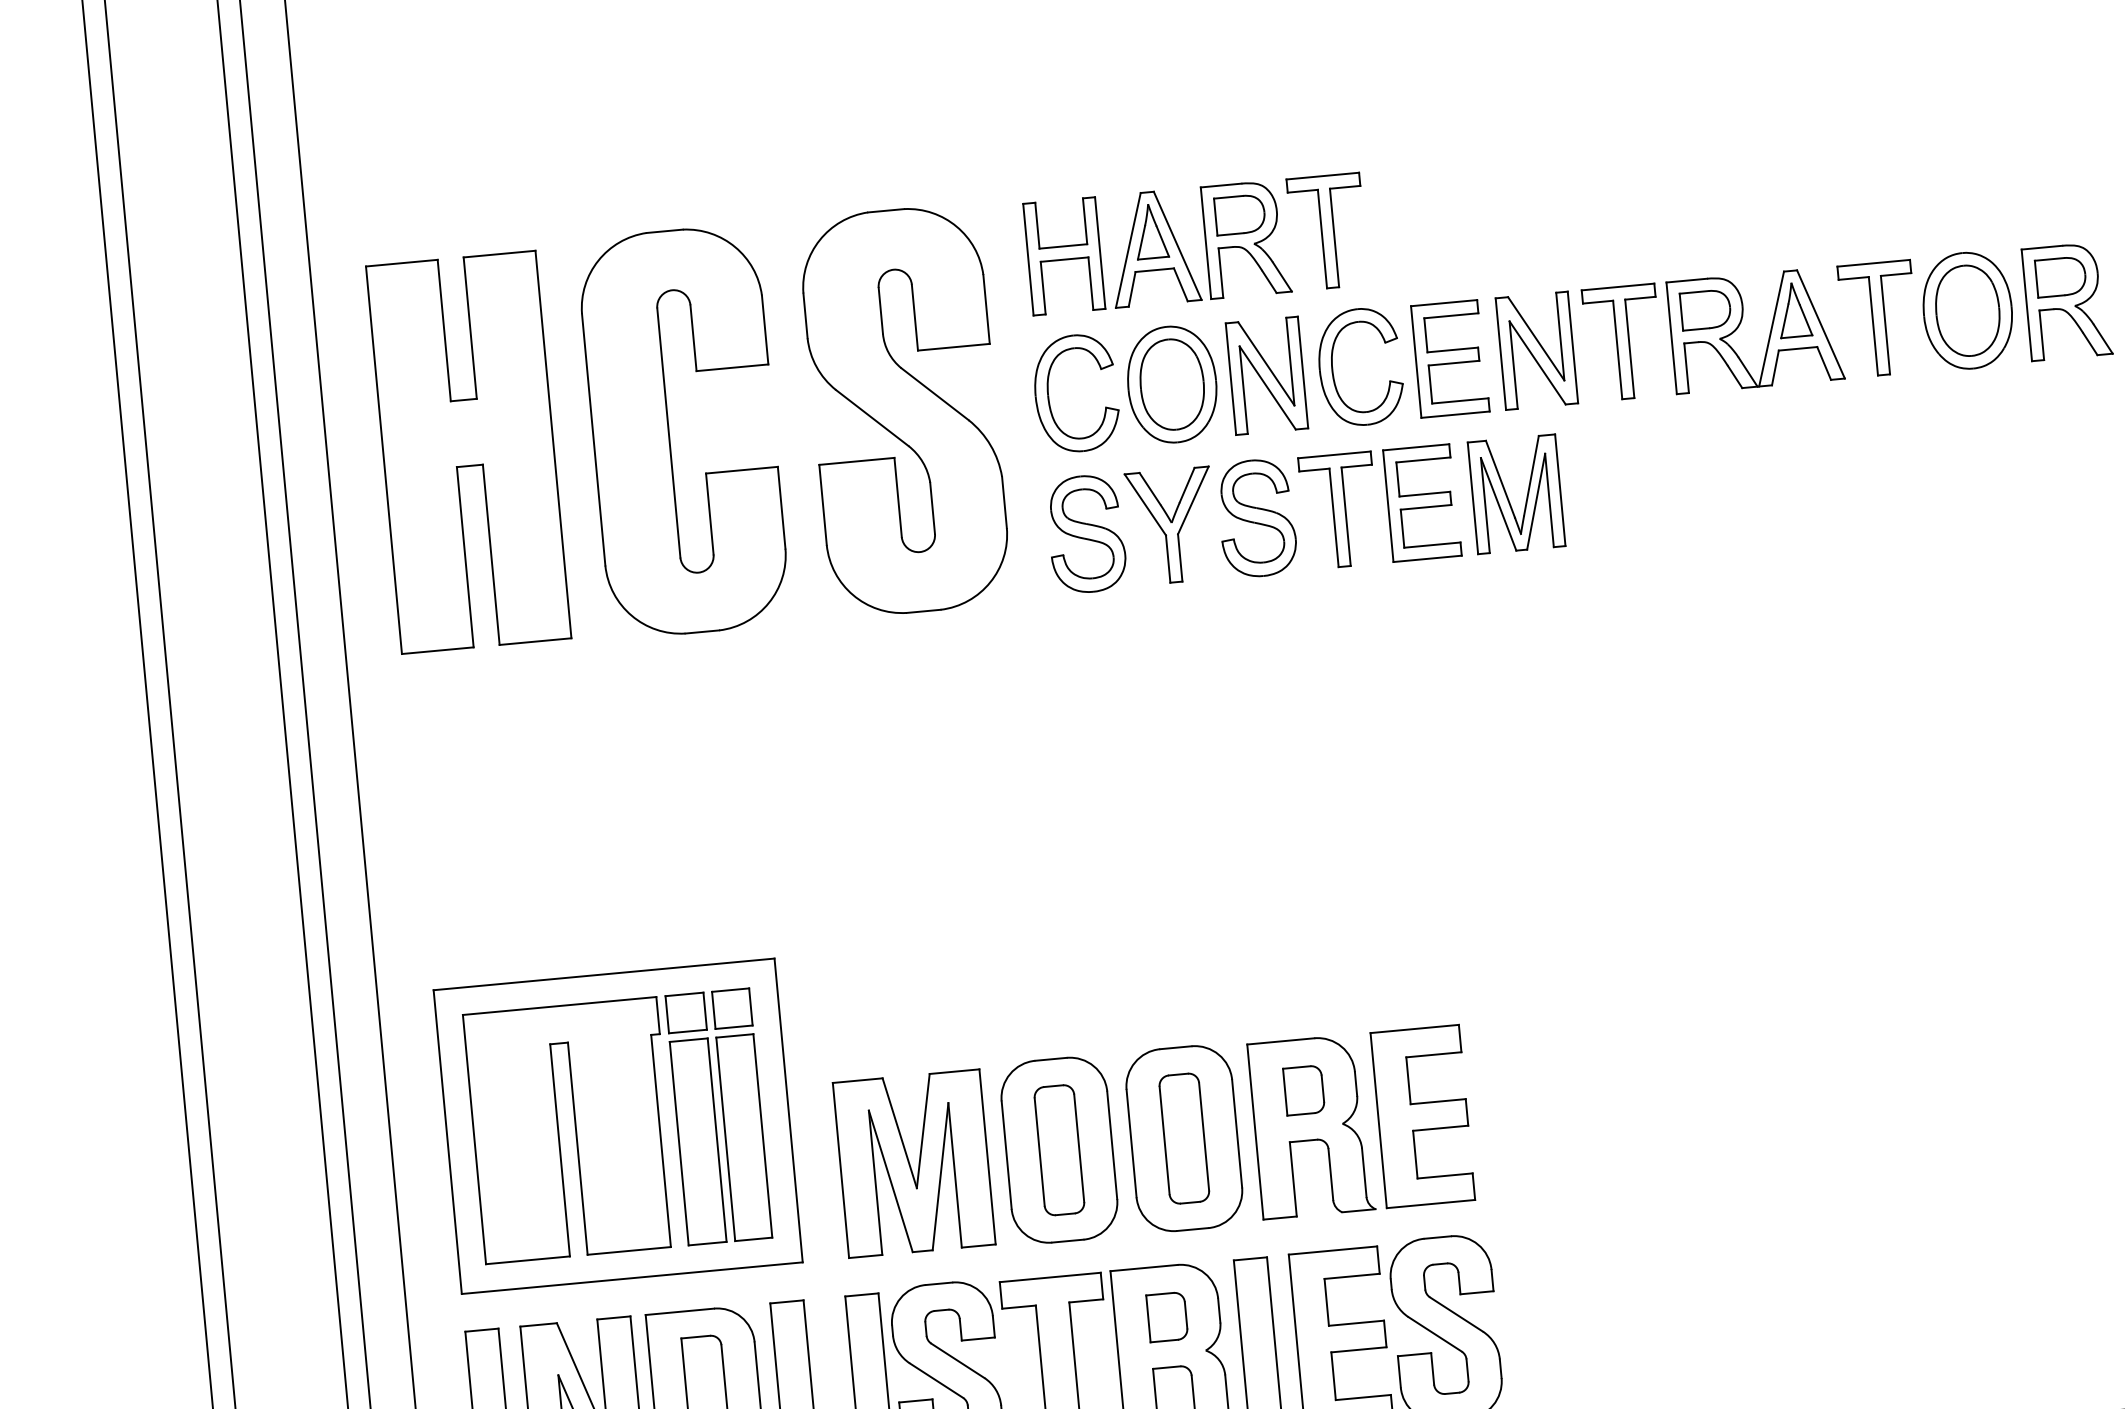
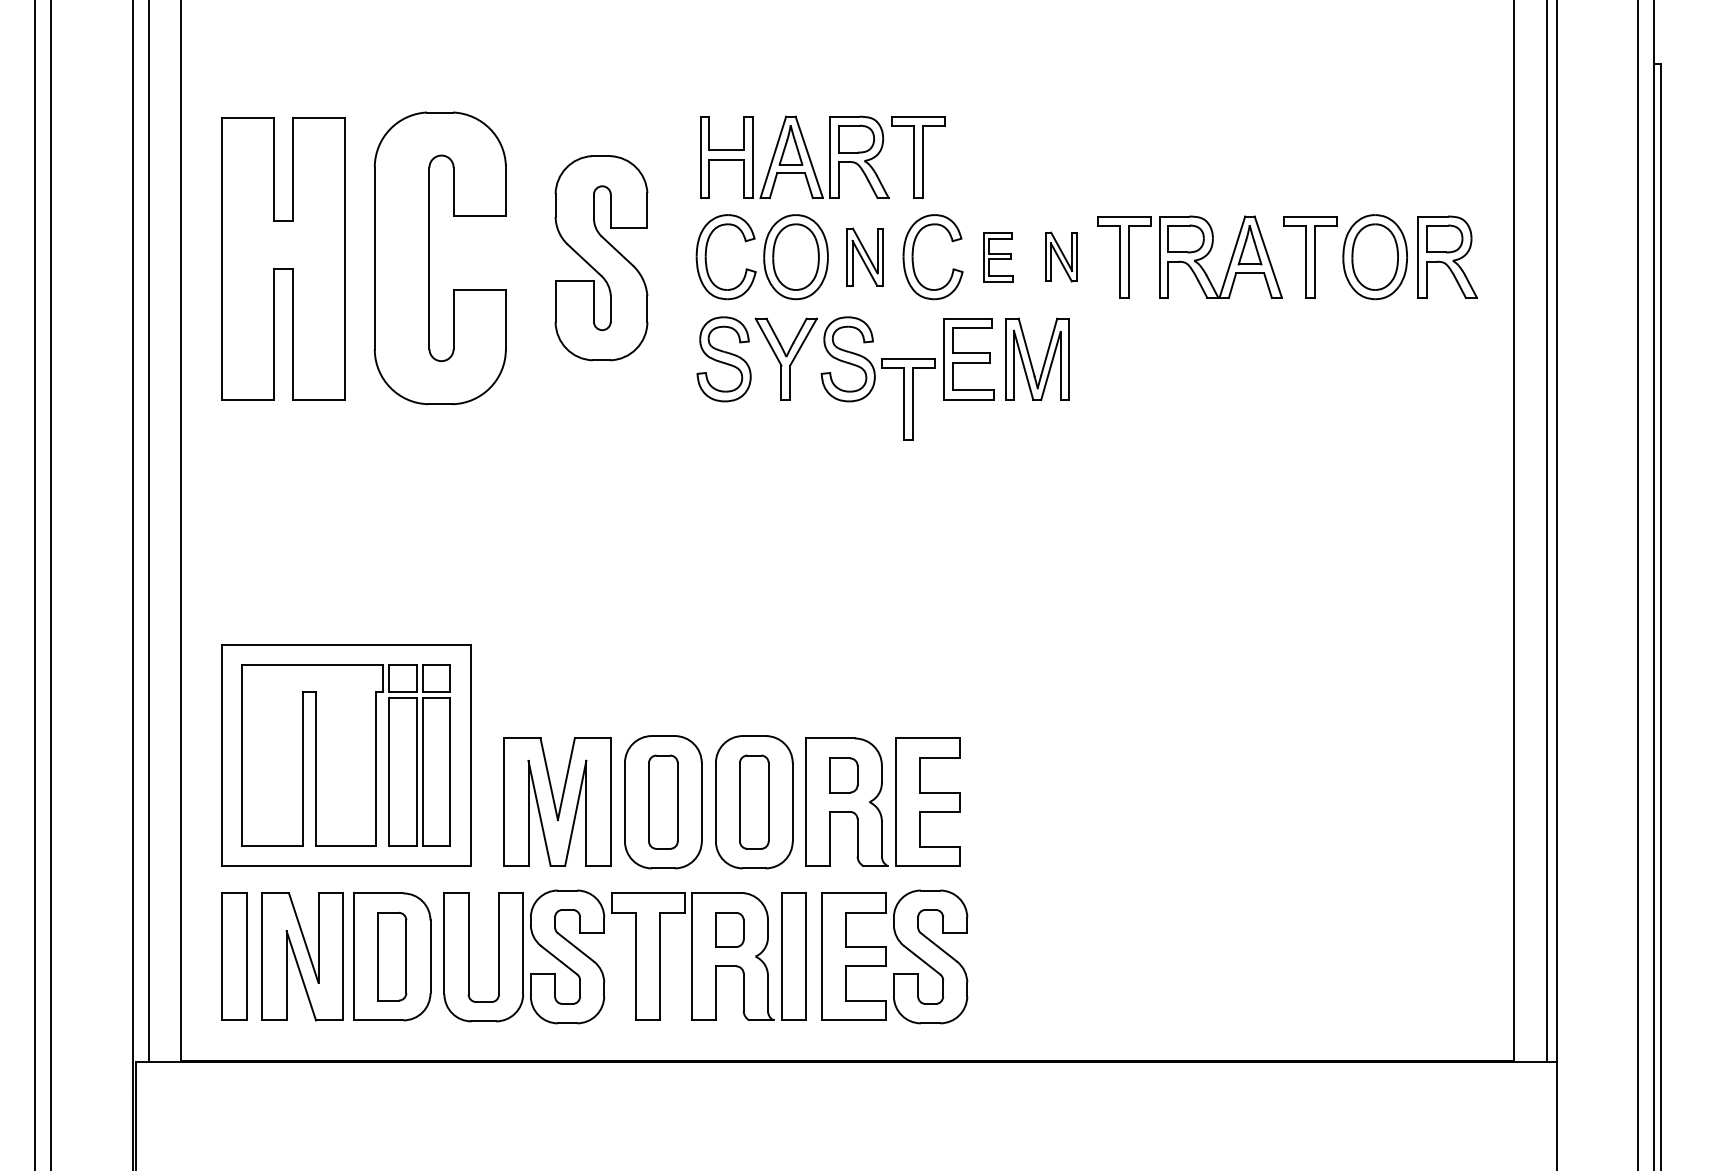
part: (1536, 349) -> (1061, 256), size x0.6
part: (1450, 359) -> (998, 257), size x0.6
part: (1266, 374) -> (864, 256), size x0.7
part: (905, 409) -> (601, 257), size x0.7
part: (1339, 510) -> (908, 399), moved

